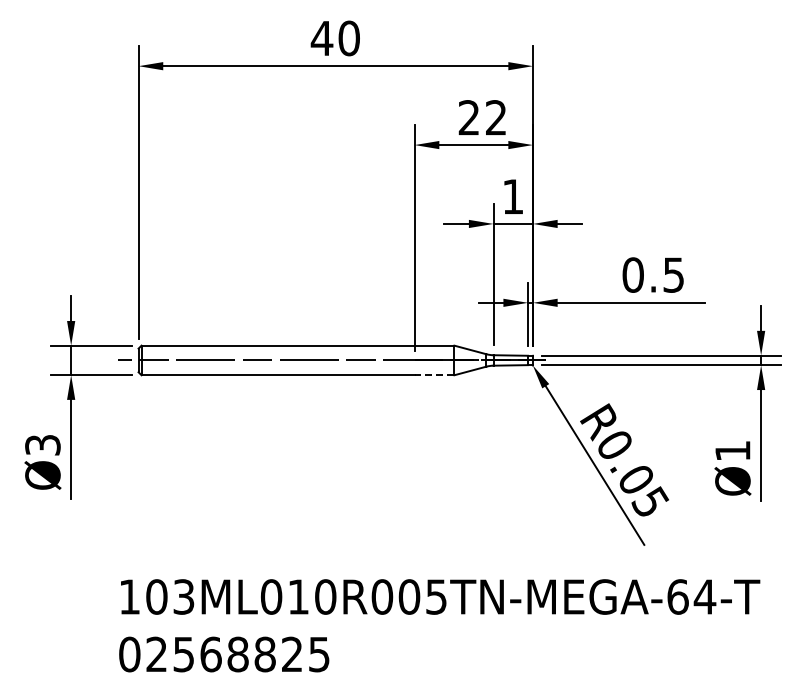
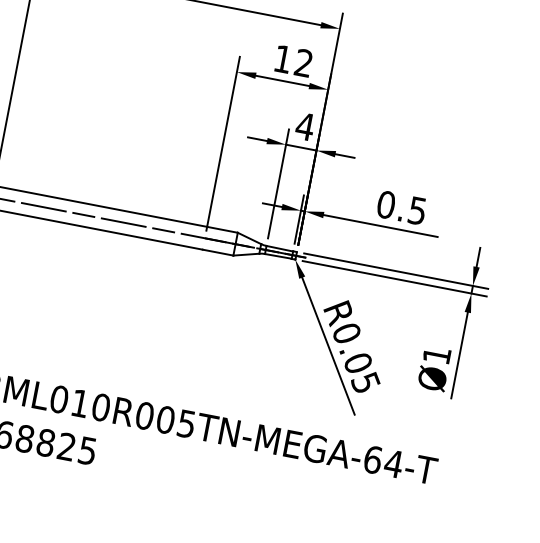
text: (468, 117) -> (282, 58), 22 -> 12
text: (512, 196) -> (304, 126), 1 -> 4
line: (434, 375) -> (218, 252), dashed -> solid

